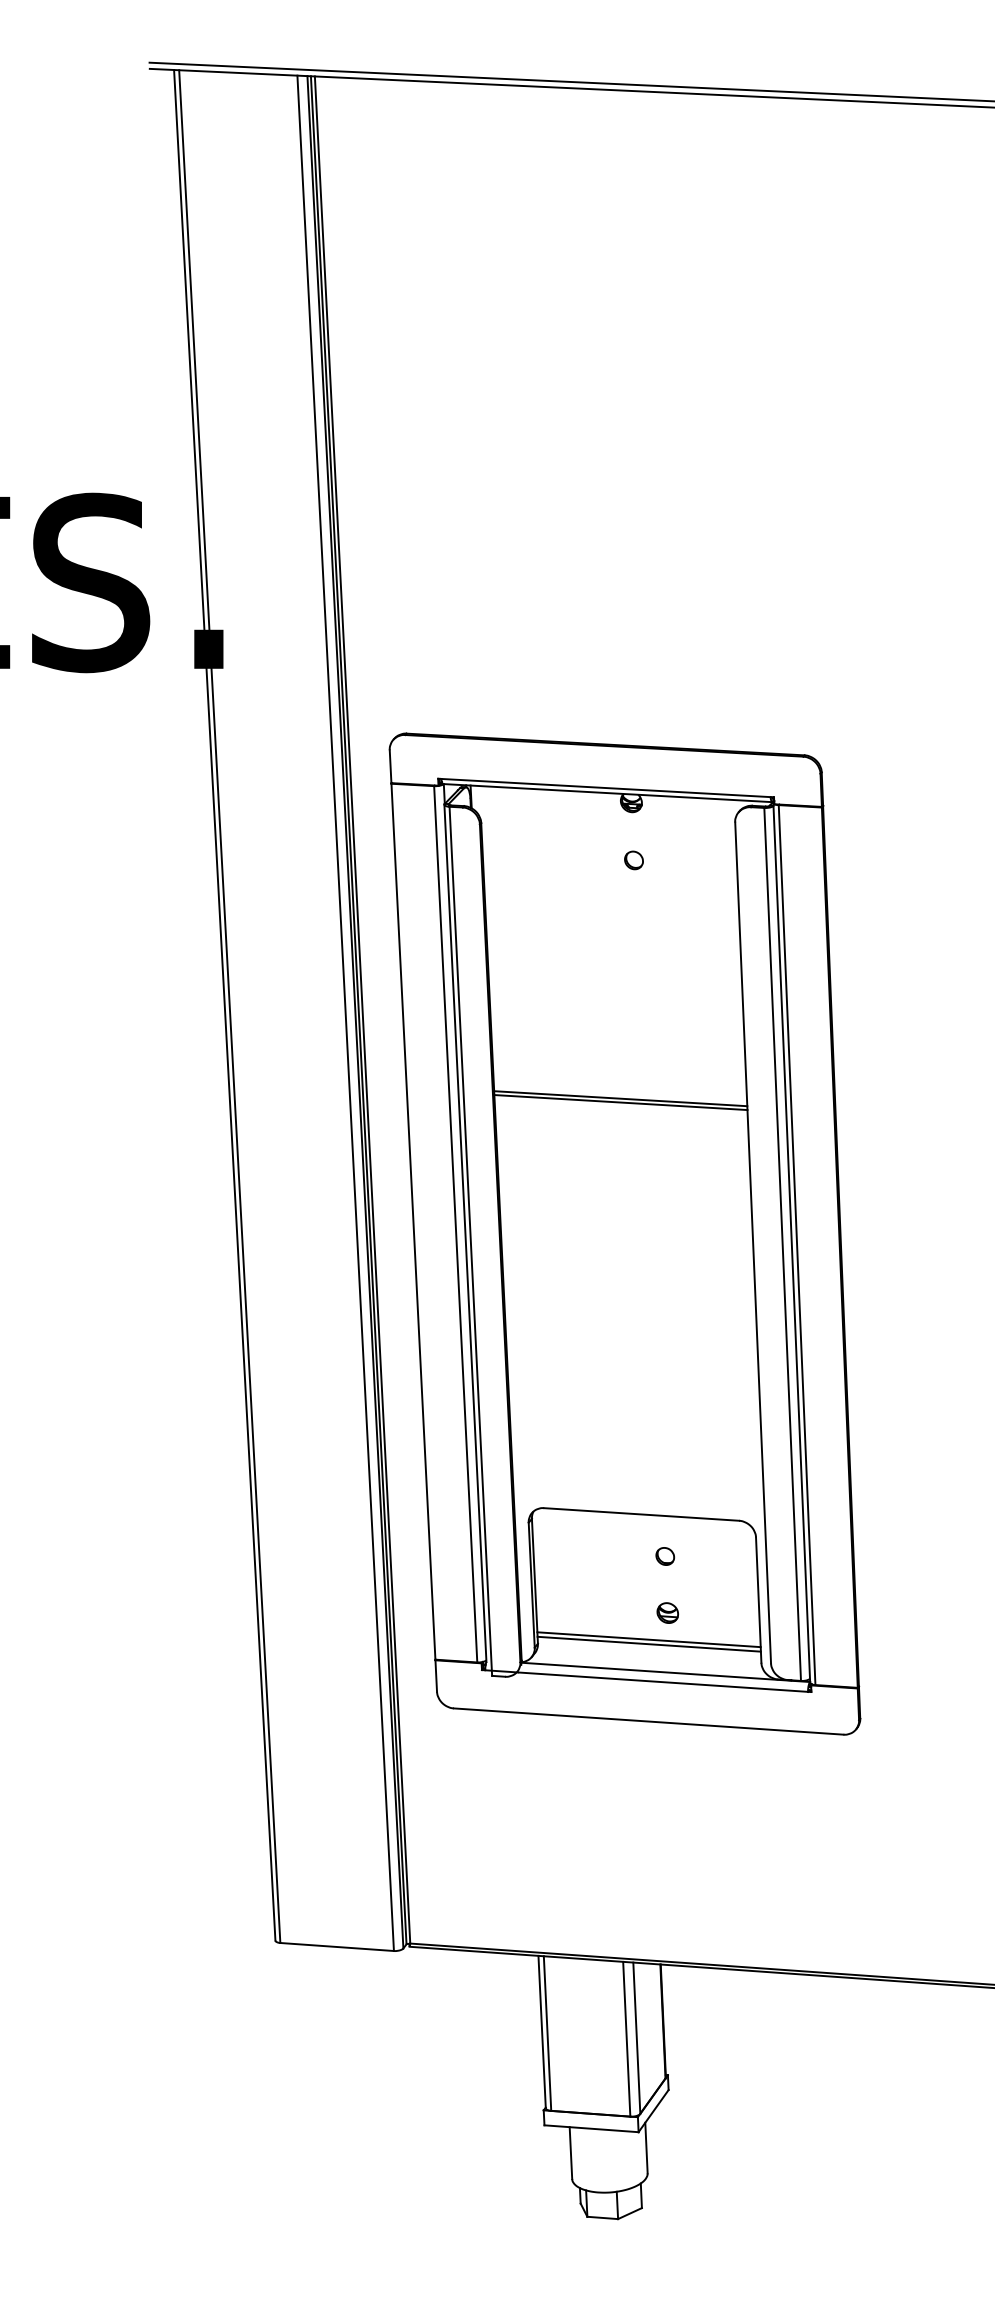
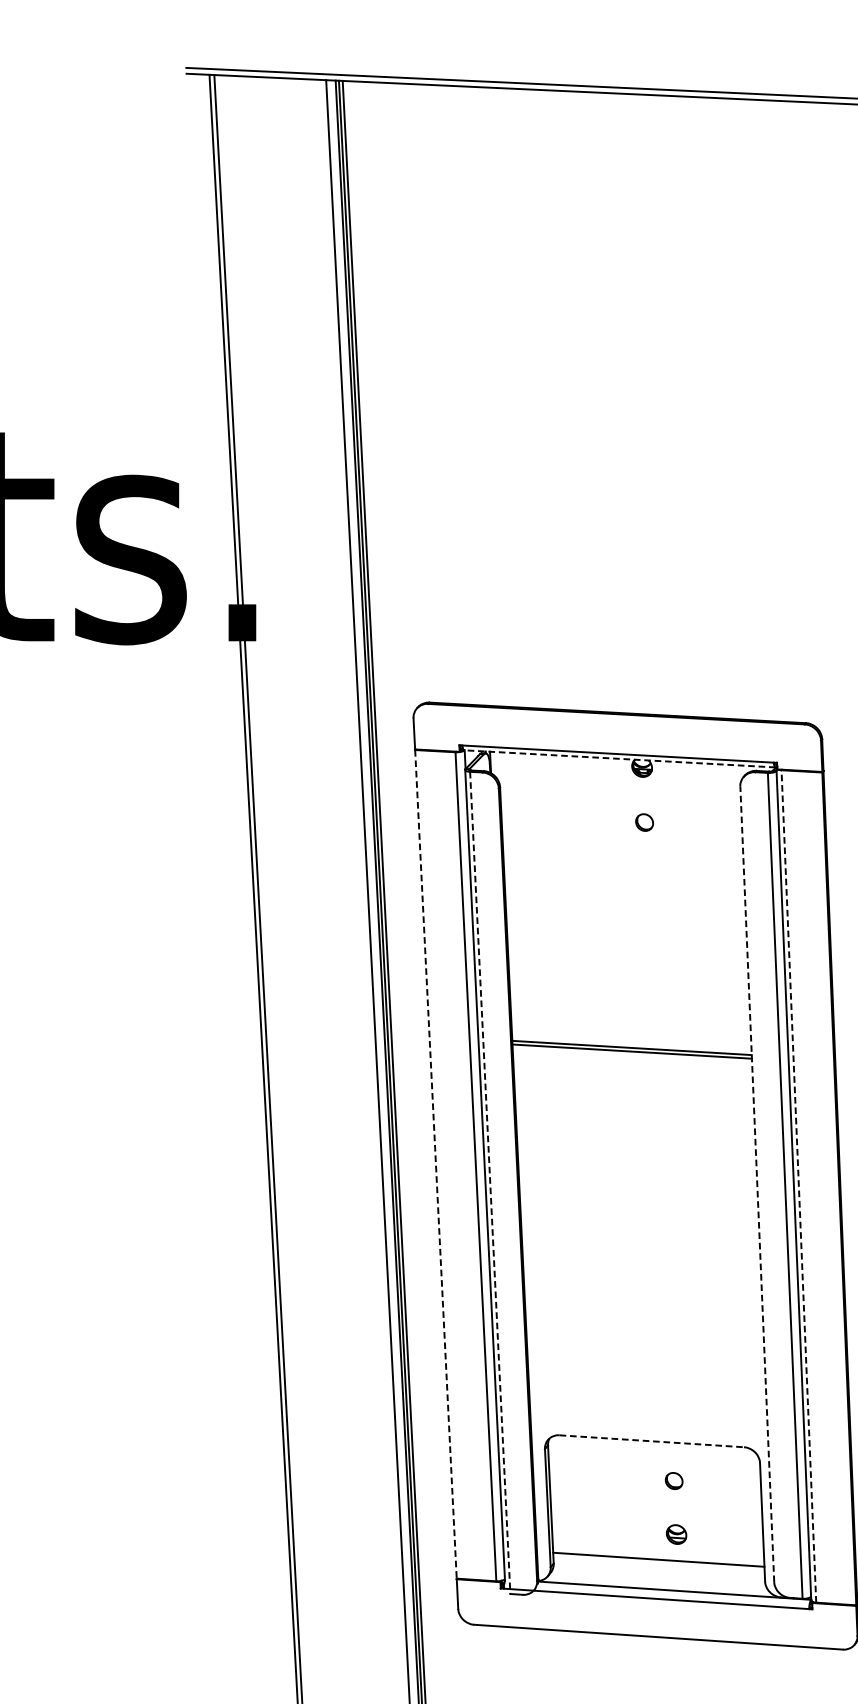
line: (607, 793) -> (619, 759), solid -> dashed
line: (413, 1221) -> (436, 1164), solid -> dashed
line: (470, 1241) -> (489, 1183), solid -> dashed
line: (753, 1242) -> (757, 1184), solid -> dashed
line: (797, 1244) -> (799, 1185), solid -> dashed
line: (641, 1514) -> (651, 1441), solid -> dashed
line: (648, 1643) -> (658, 1563), removed

